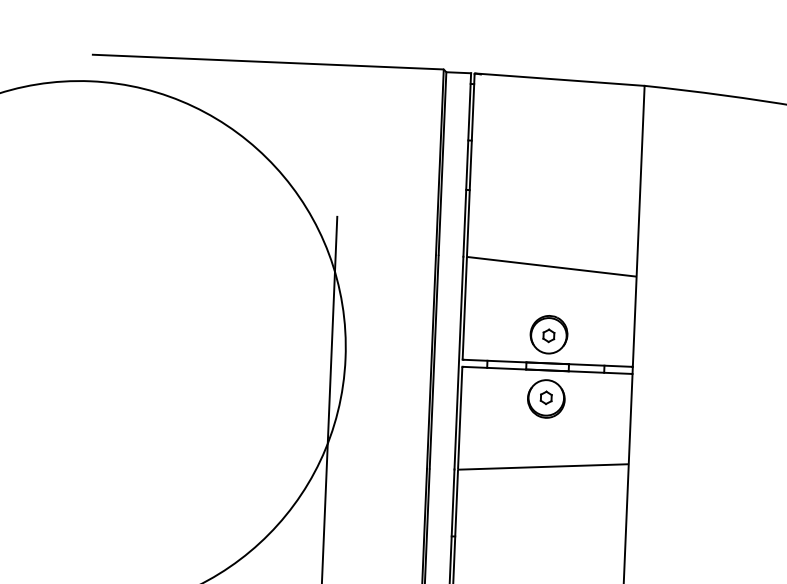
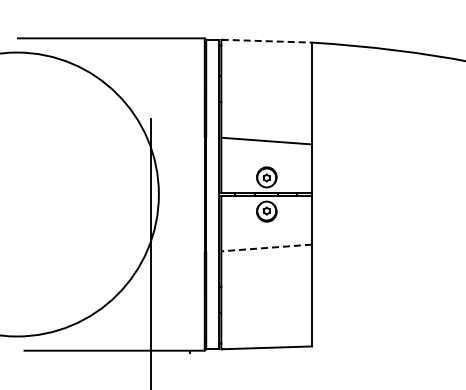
line: (560, 80) -> (267, 41), solid -> dashed
line: (542, 467) -> (266, 248), solid -> dashed

